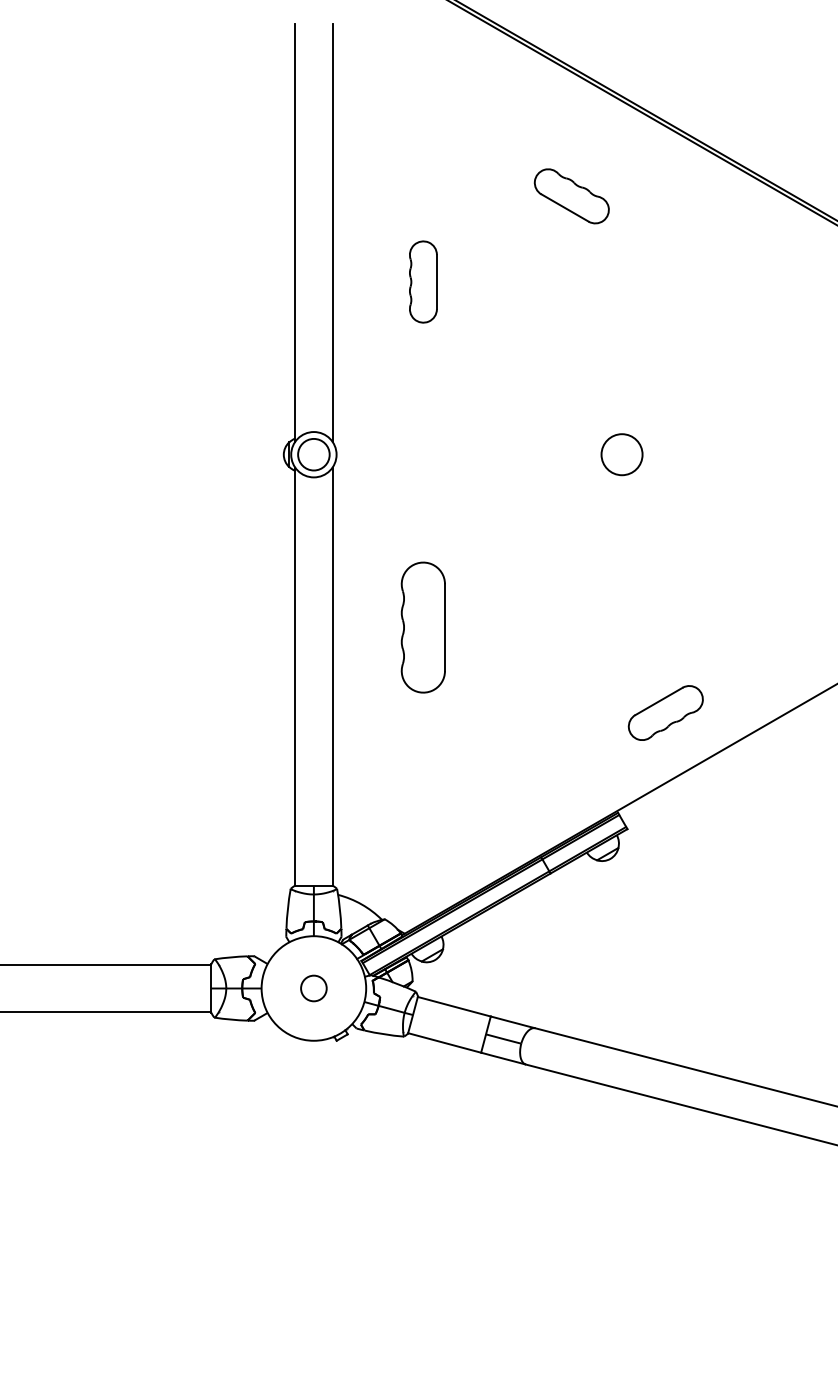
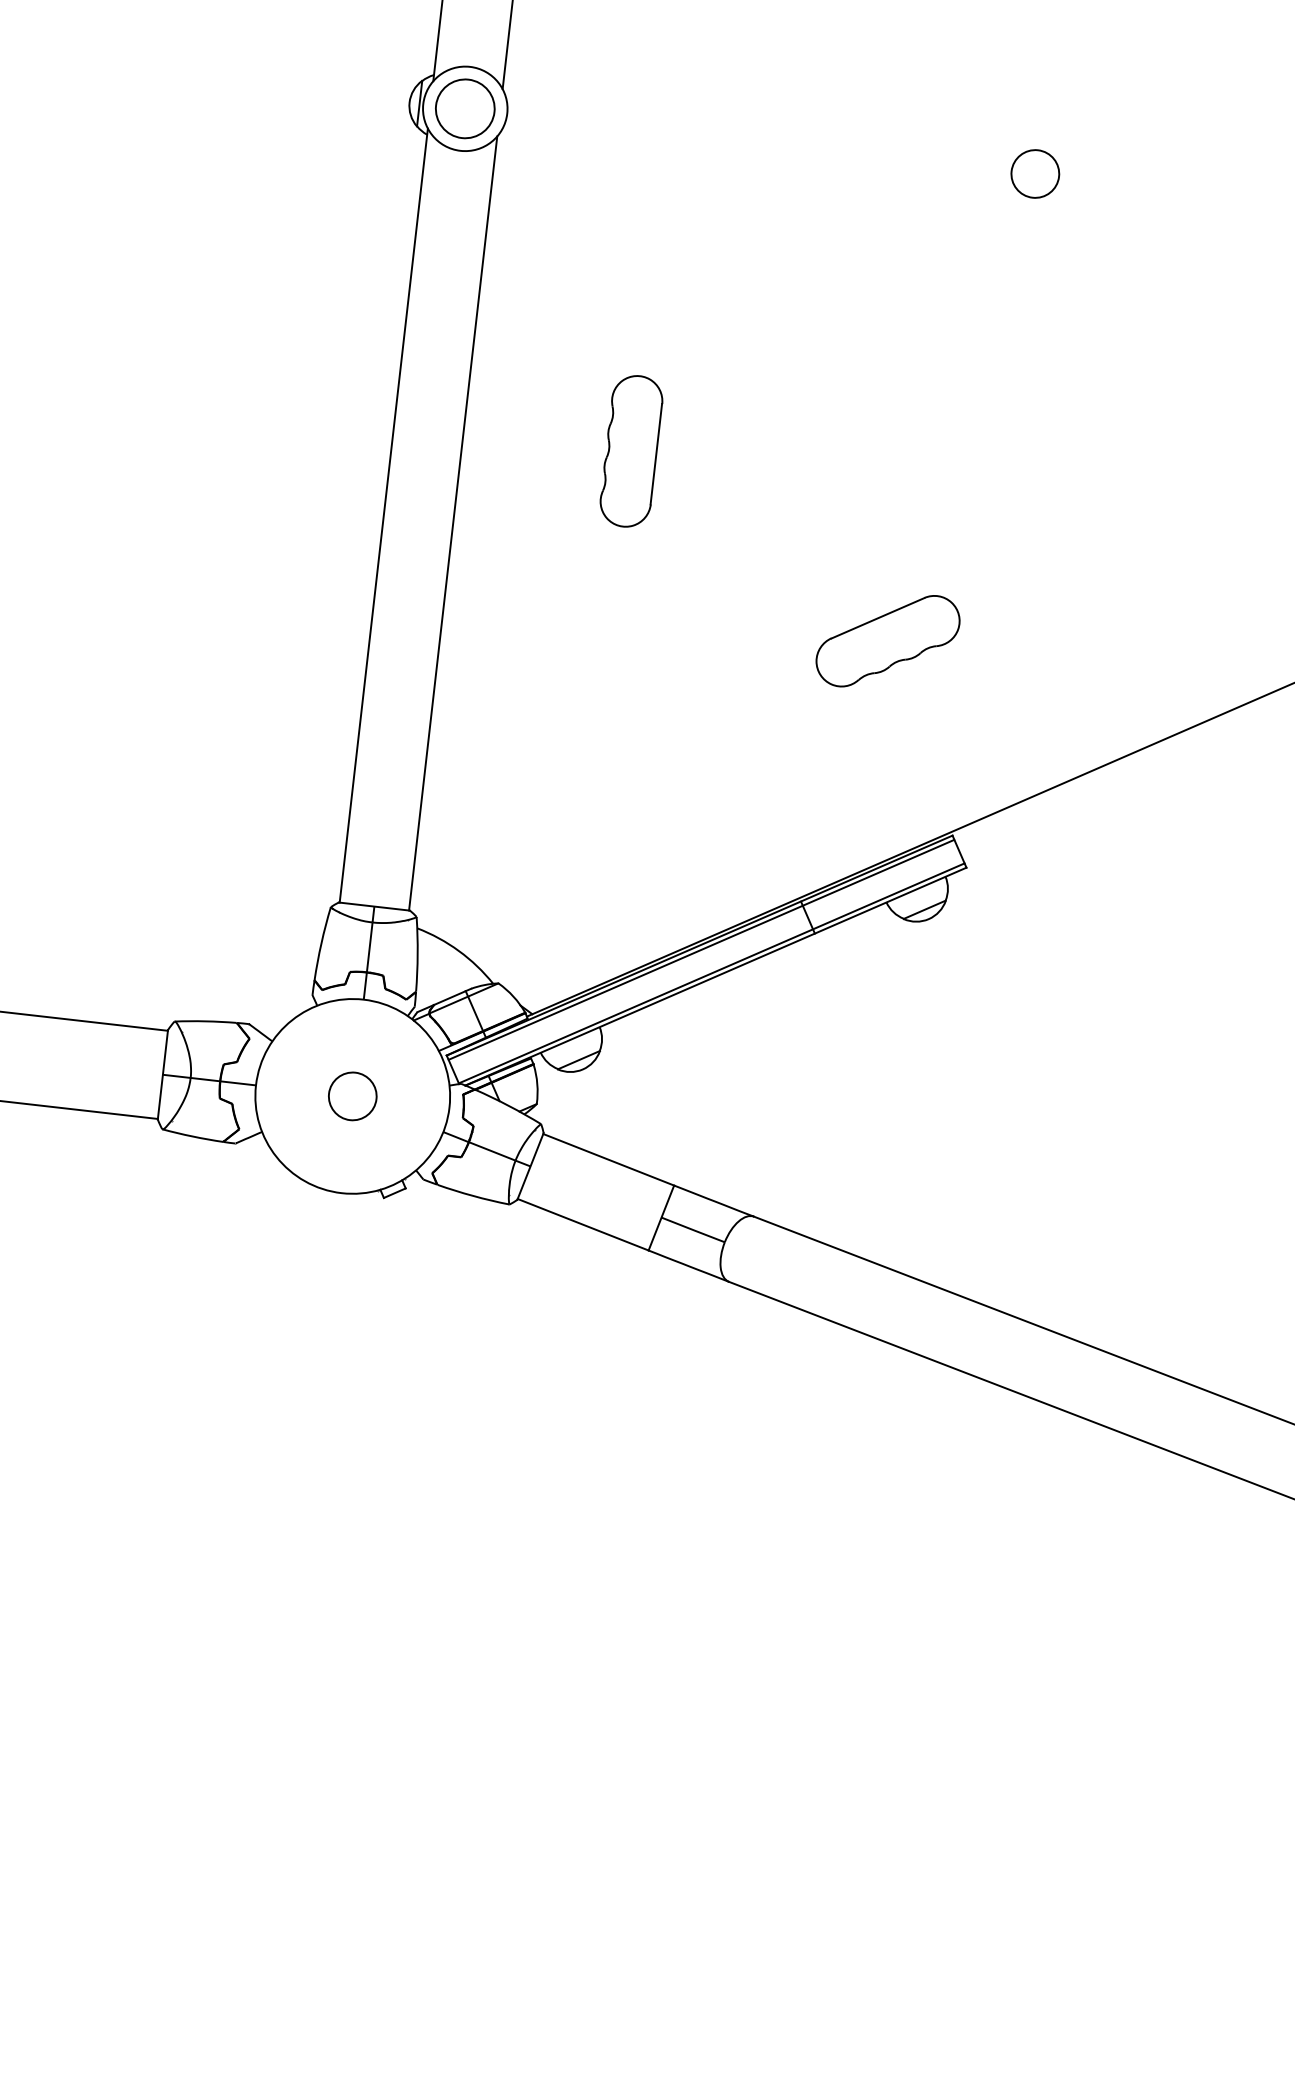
circle: (621, 454) -> (1034, 173), size x0.62
part: (423, 626) -> (631, 449), size x0.62
part: (665, 712) -> (887, 640), moved

